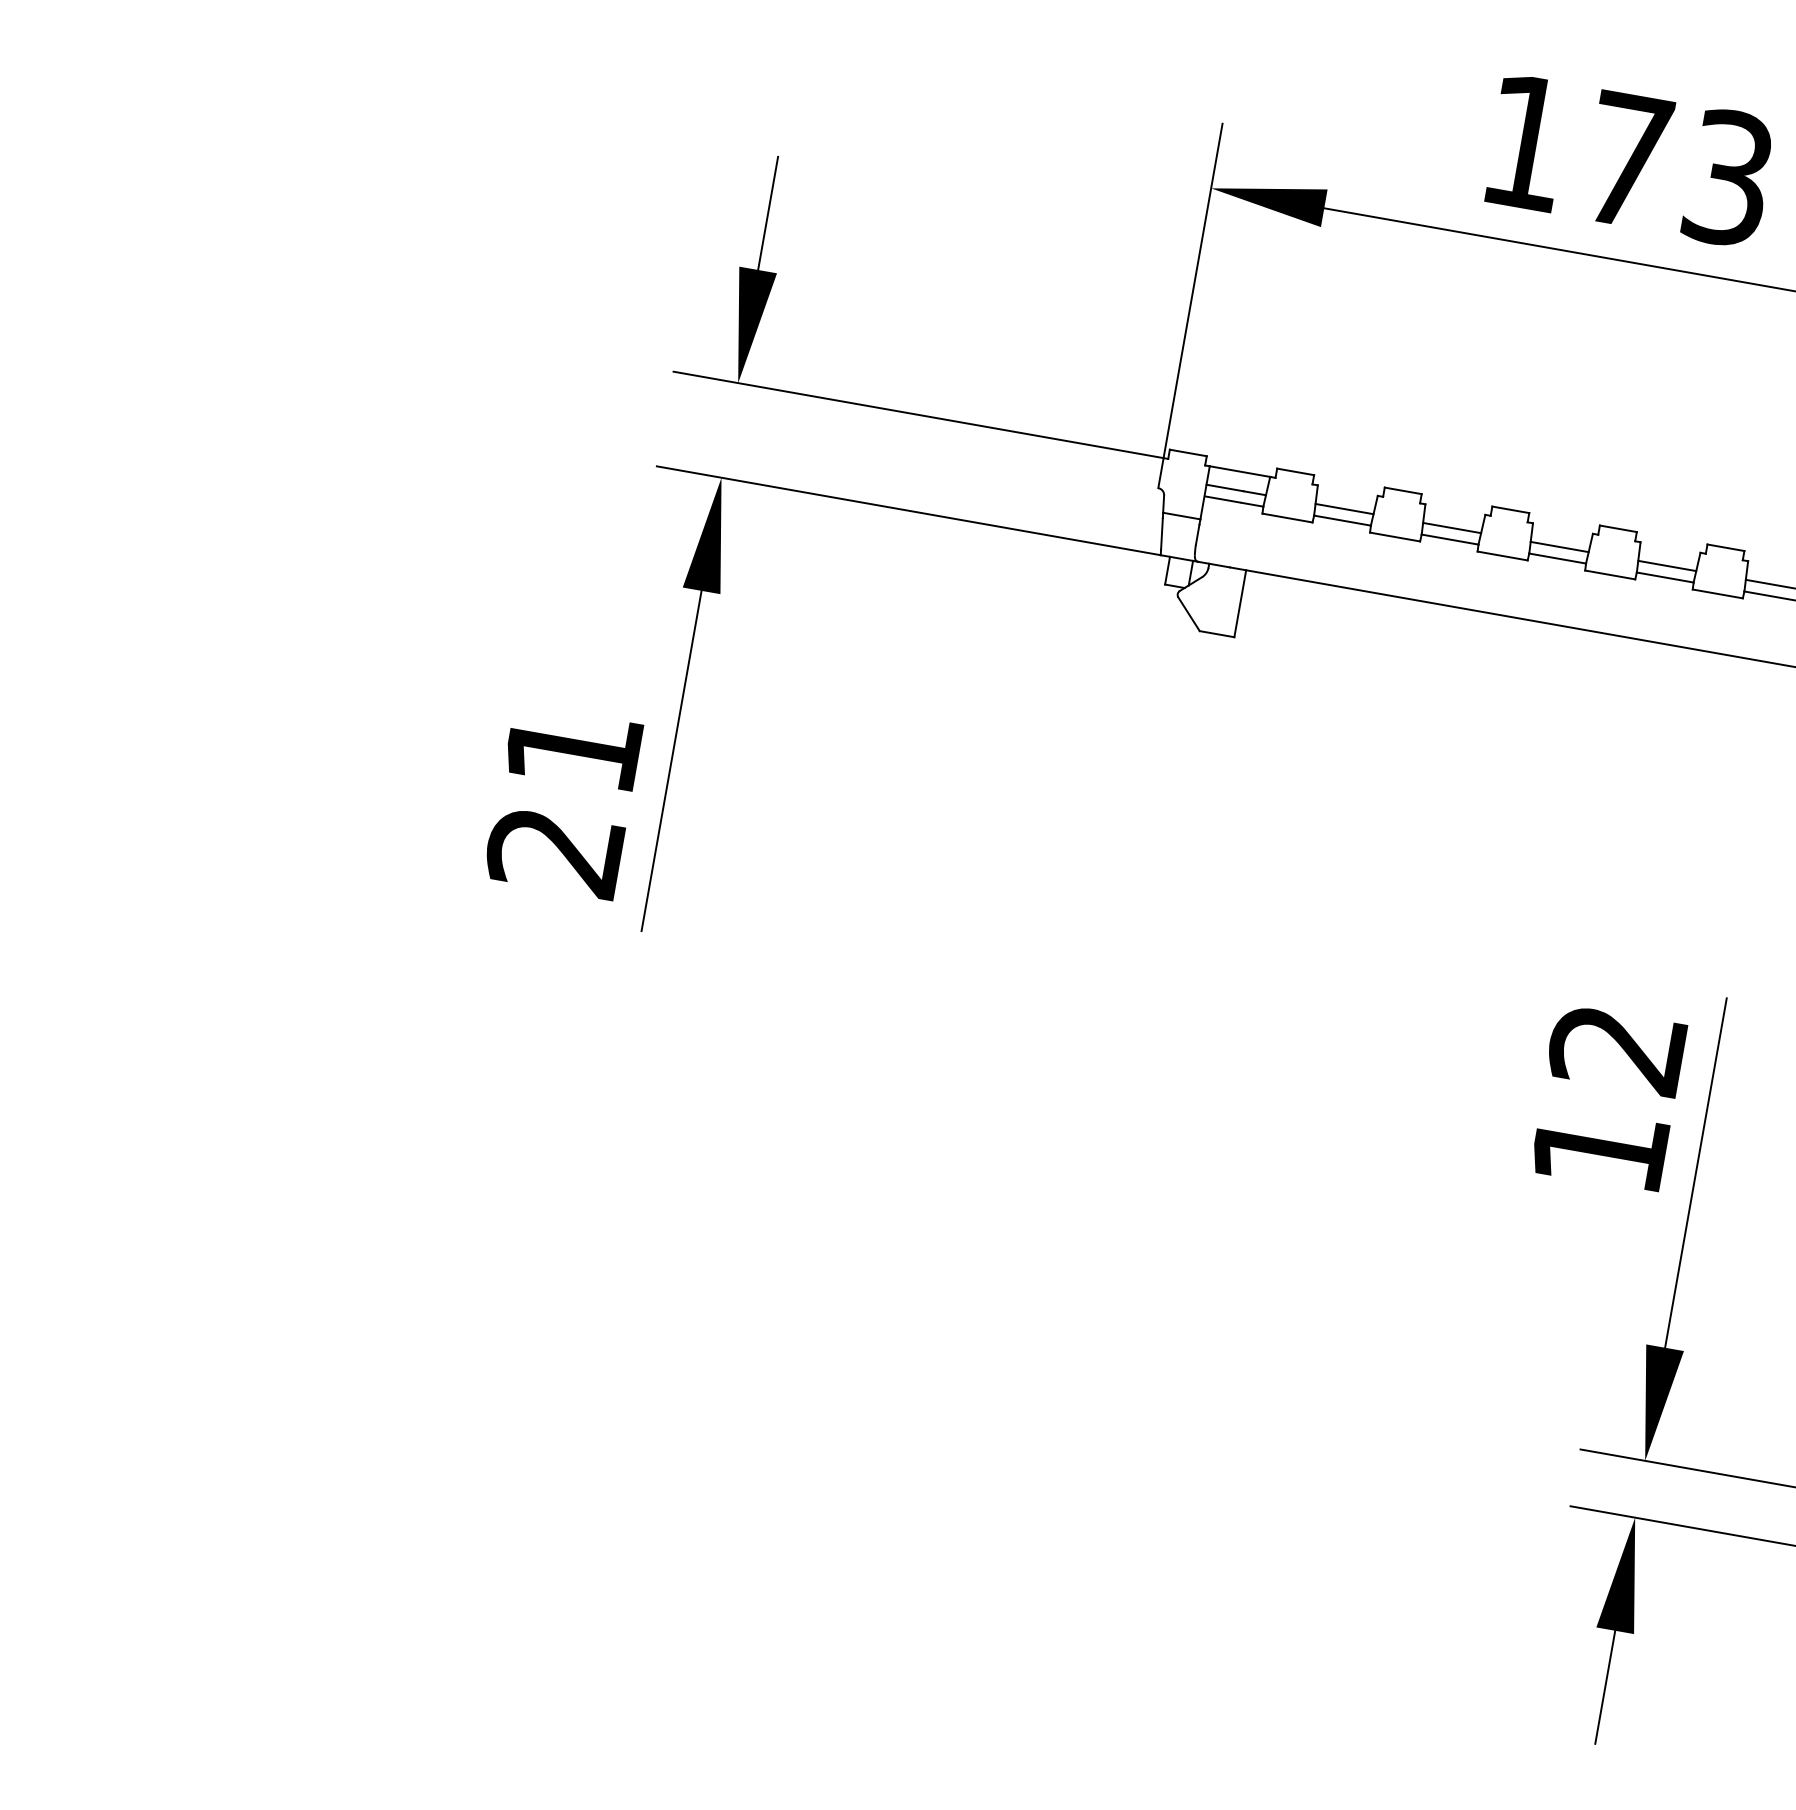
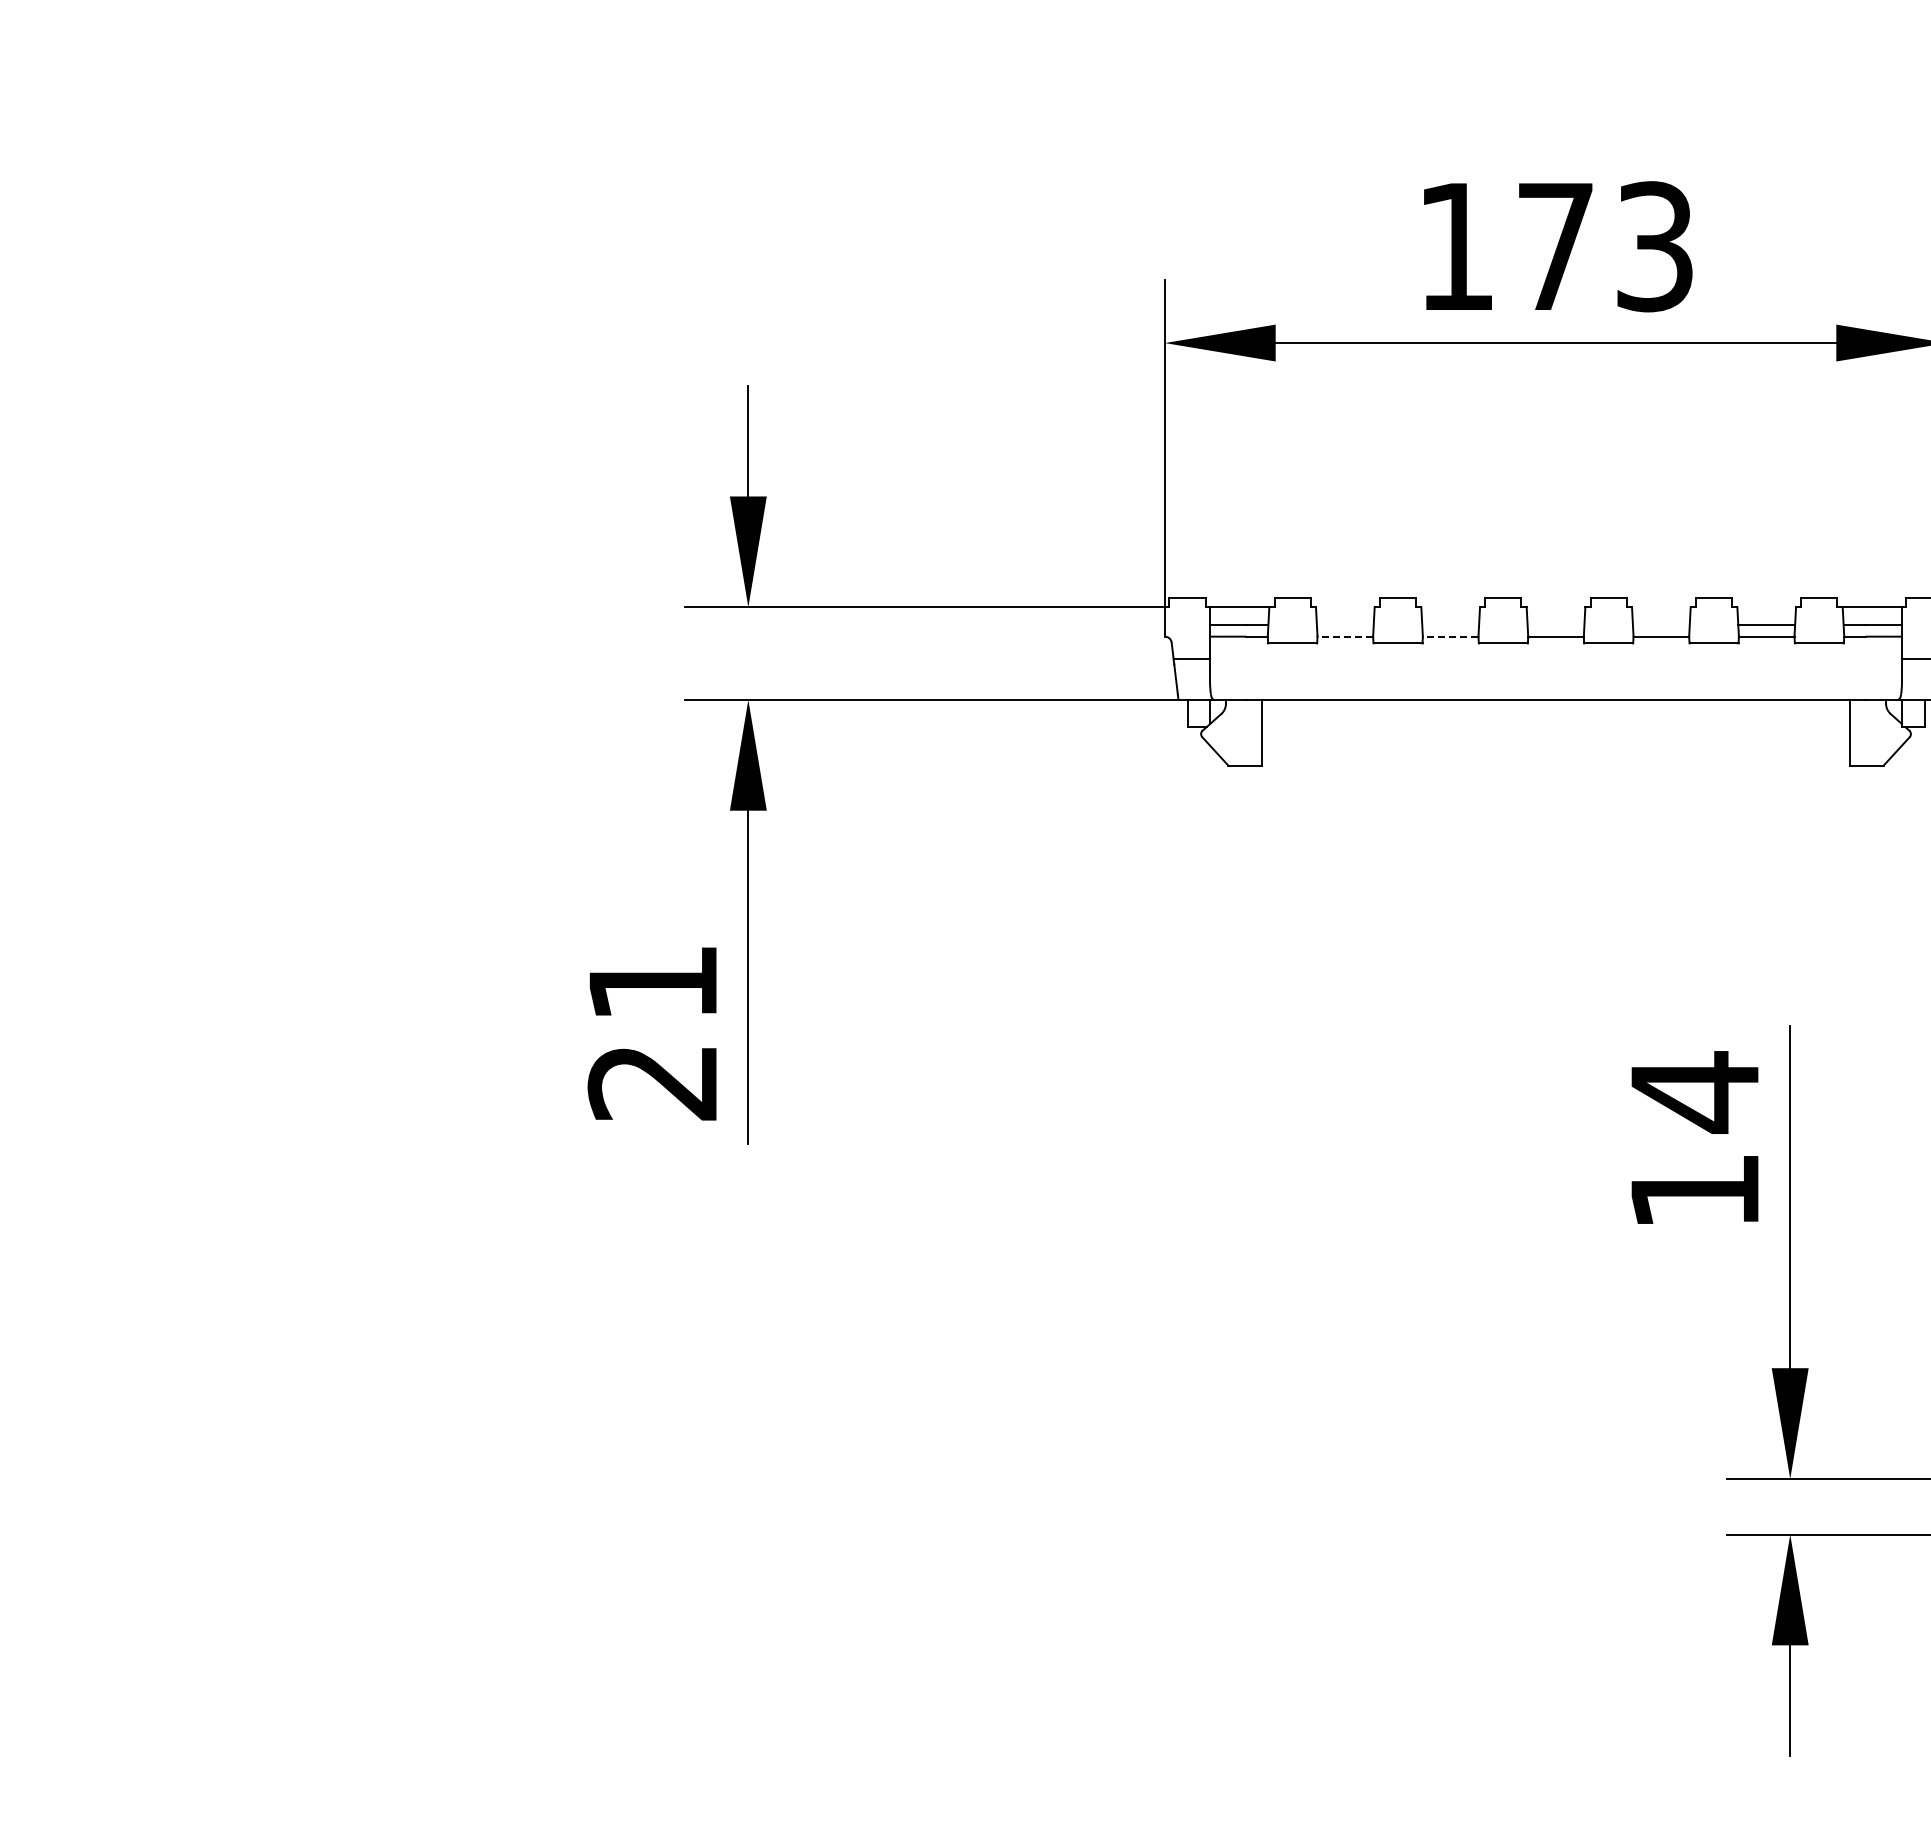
line: (1343, 509) -> (1344, 625), removed
line: (1342, 520) -> (1345, 636), solid -> dashed
line: (1451, 528) -> (1450, 625), removed
line: (1449, 539) -> (1450, 636), solid -> dashed
line: (1559, 547) -> (1555, 625), removed
line: (1666, 565) -> (1660, 625), removed
text: (1615, 1048) -> (1693, 1092), 12 -> 14

